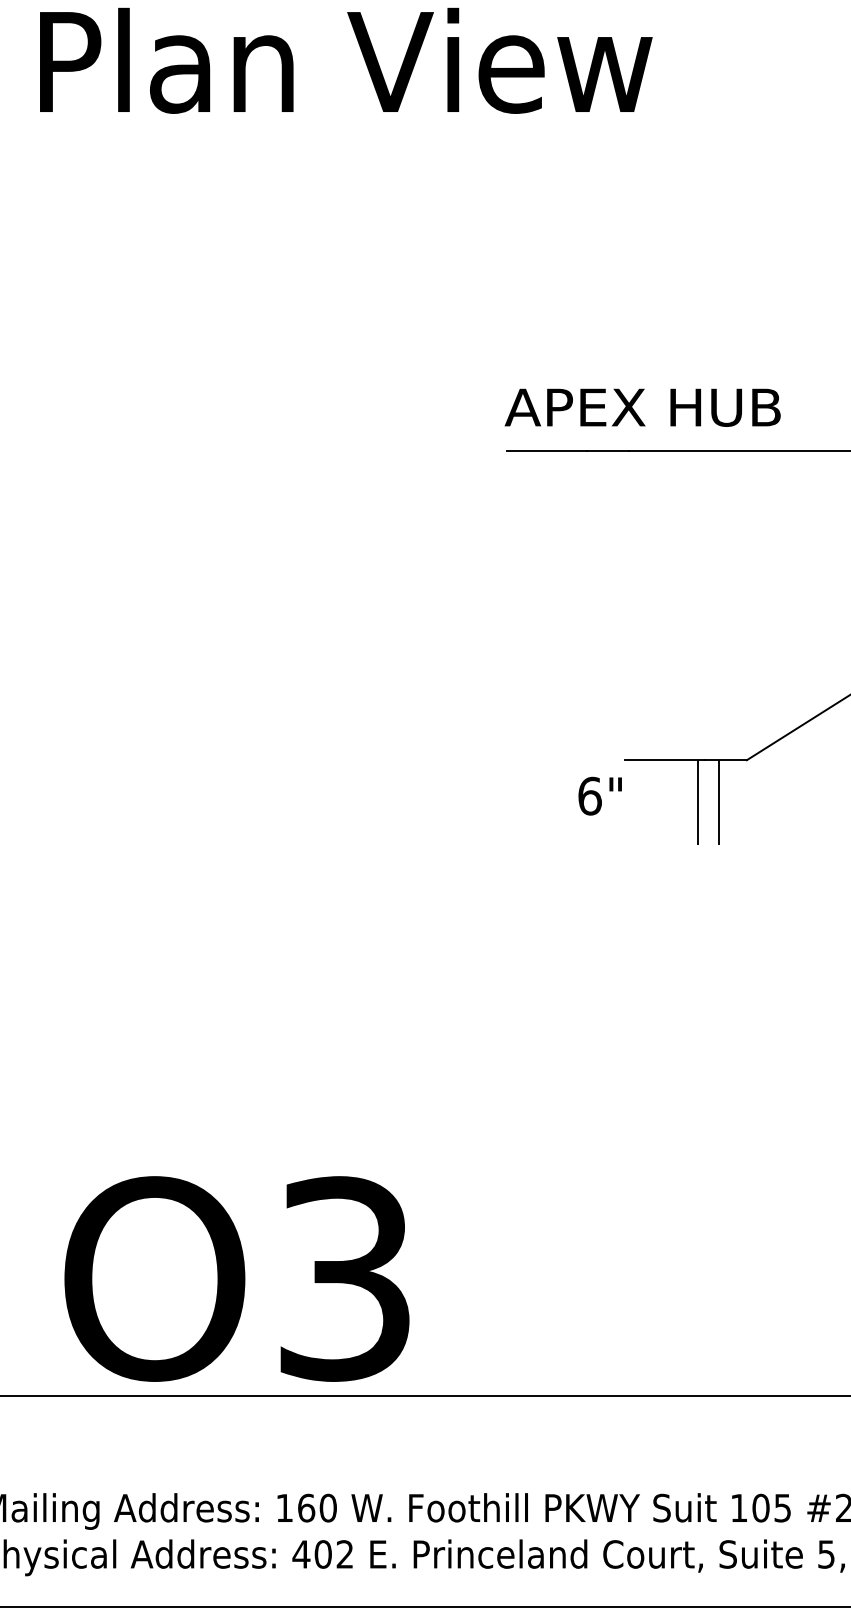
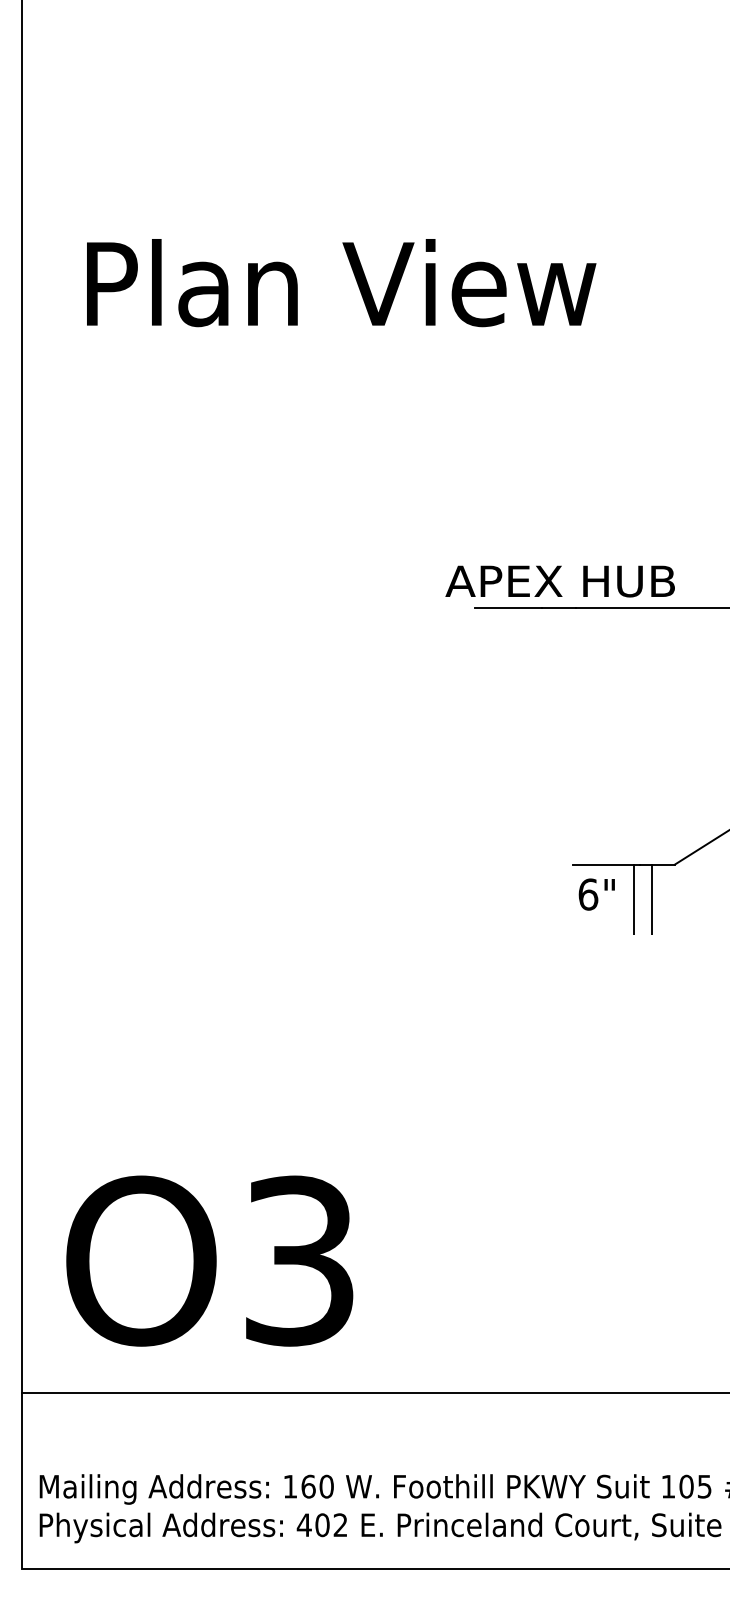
text: (641, 407) -> (559, 581), moved
text: (599, 796) -> (596, 894), moved
text: (236, 1278) -> (209, 1260), moved

